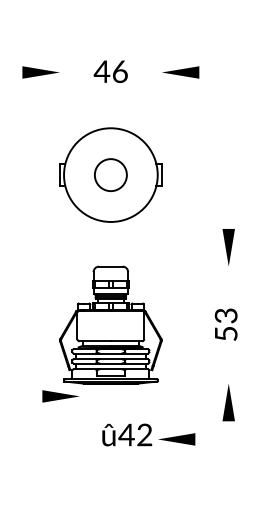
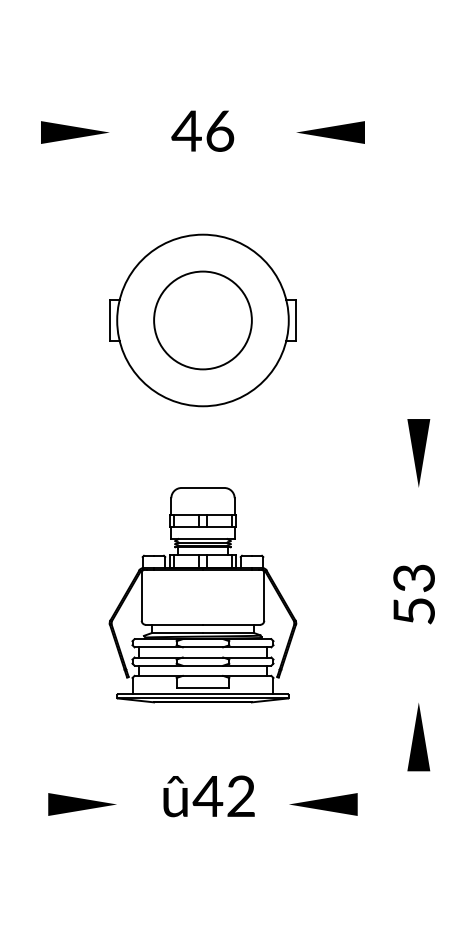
circle: (110, 174) -> (202, 319), size x1.67
part: (60, 396) -> (81, 804), moved
text: (127, 434) -> (209, 795), moved

